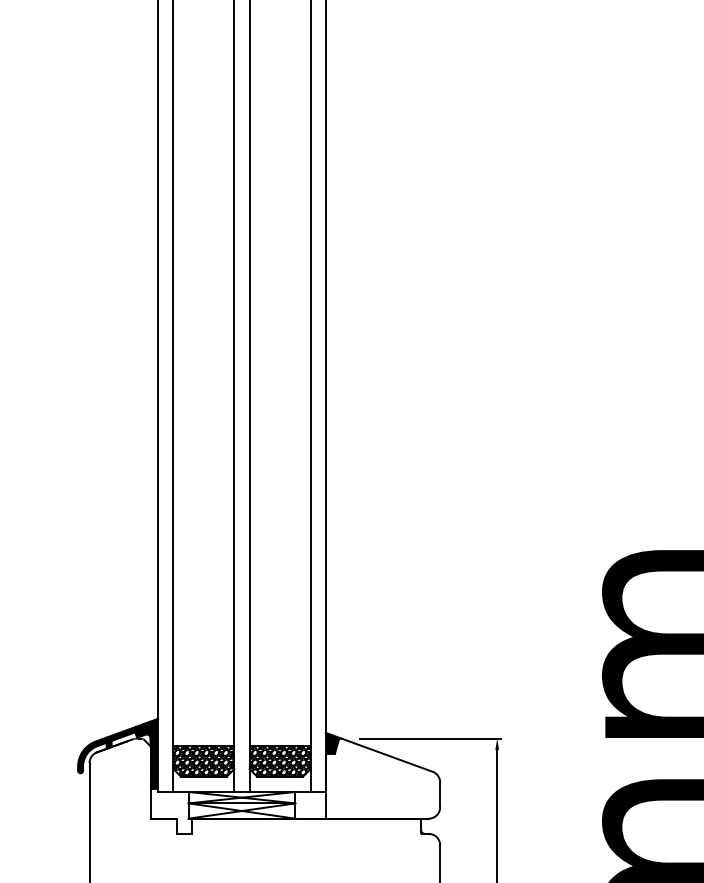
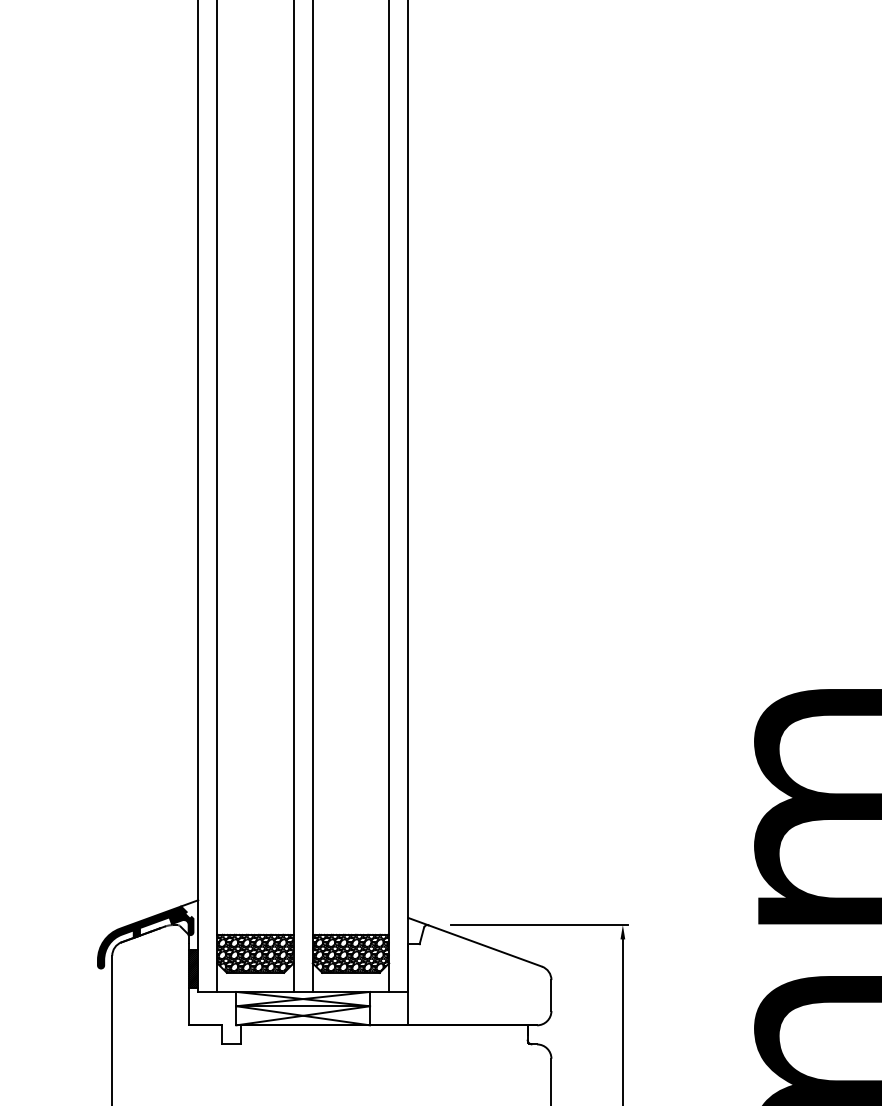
fill: (151, 738) -> (189, 924), removed
fill: (333, 742) -> (417, 929), removed

